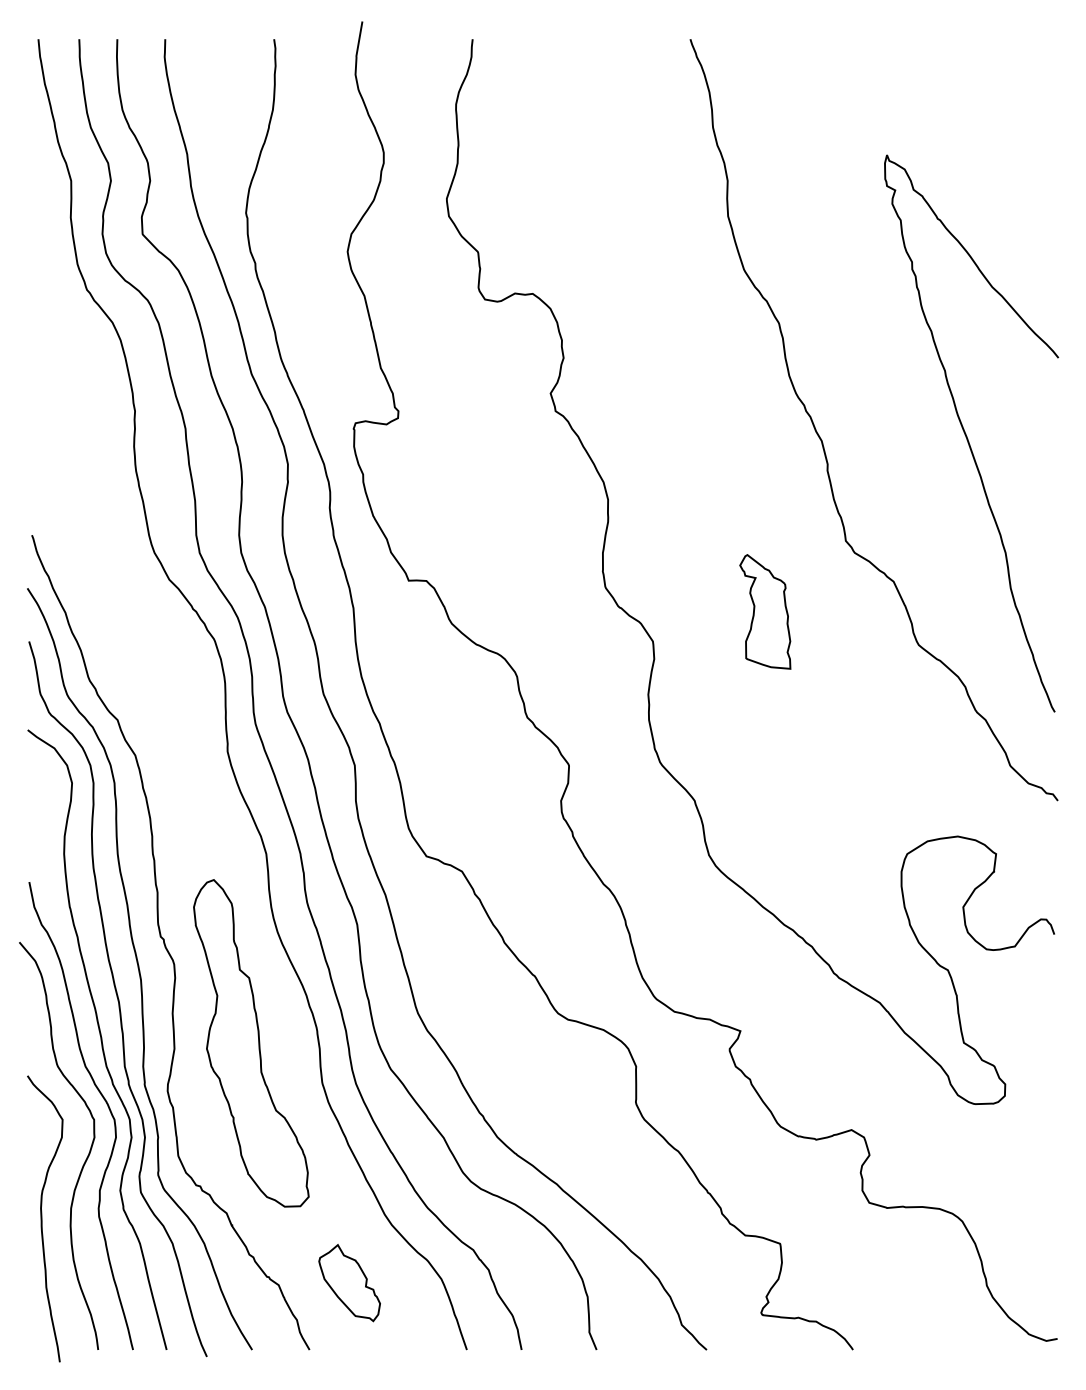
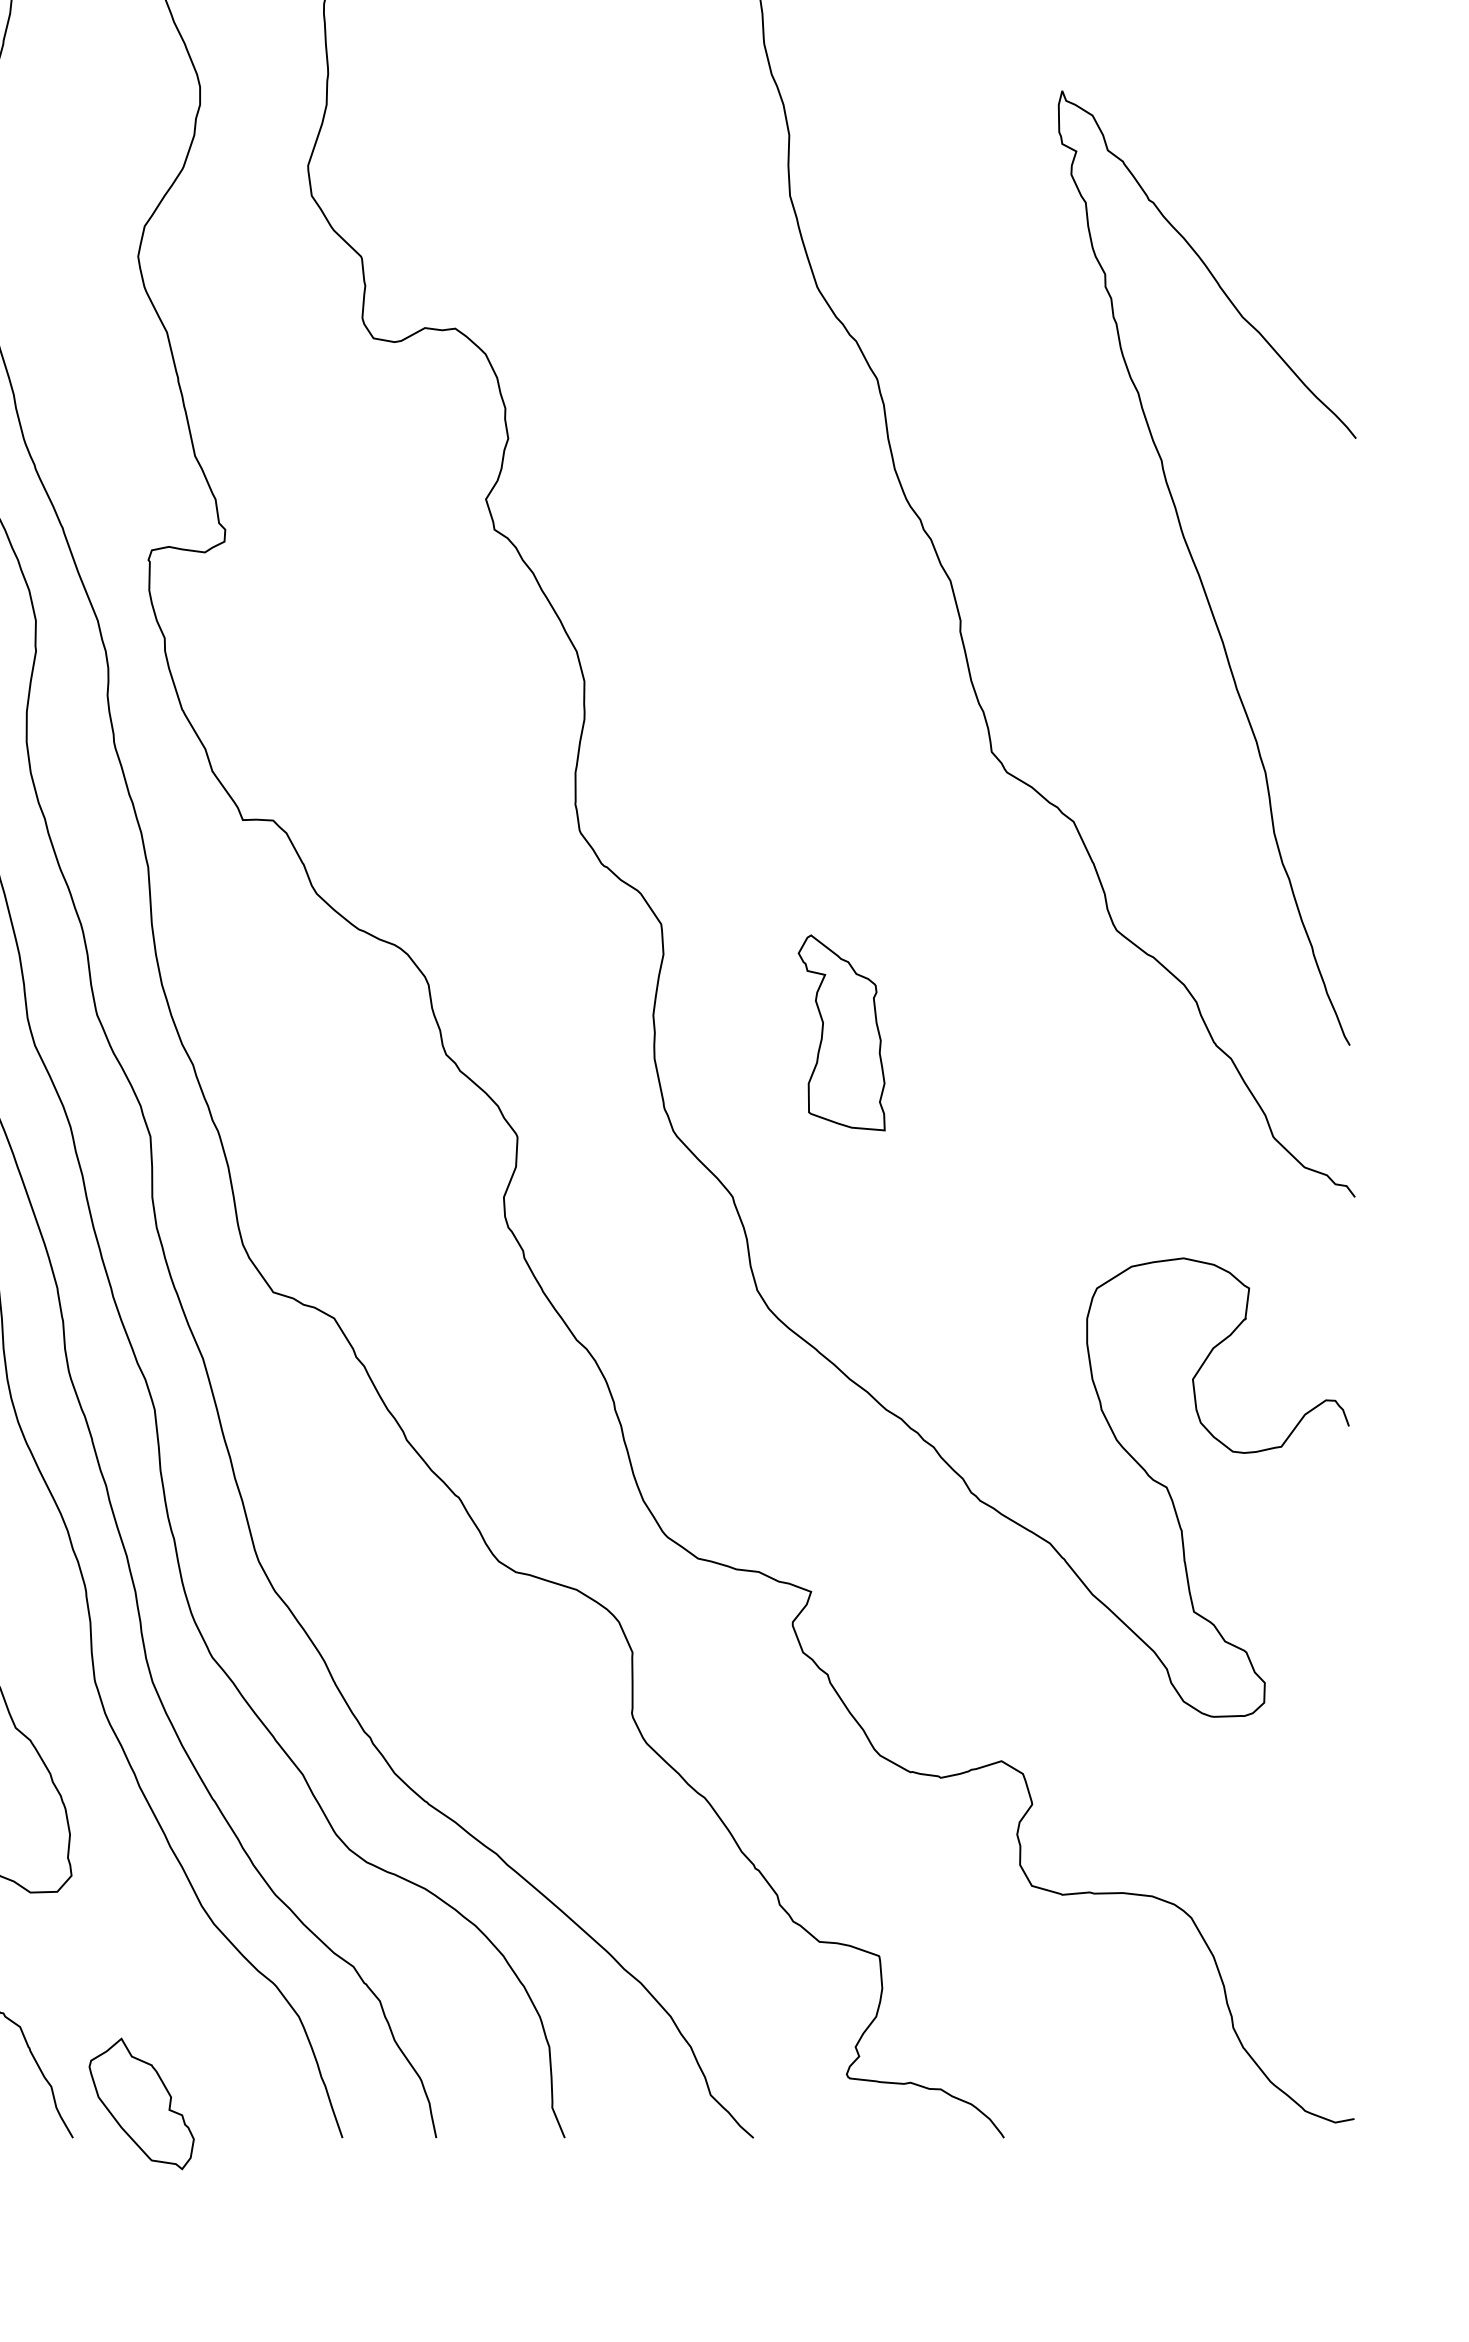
part: (765, 611) -> (842, 1032), moved
part: (349, 1283) -> (141, 2104), moved

